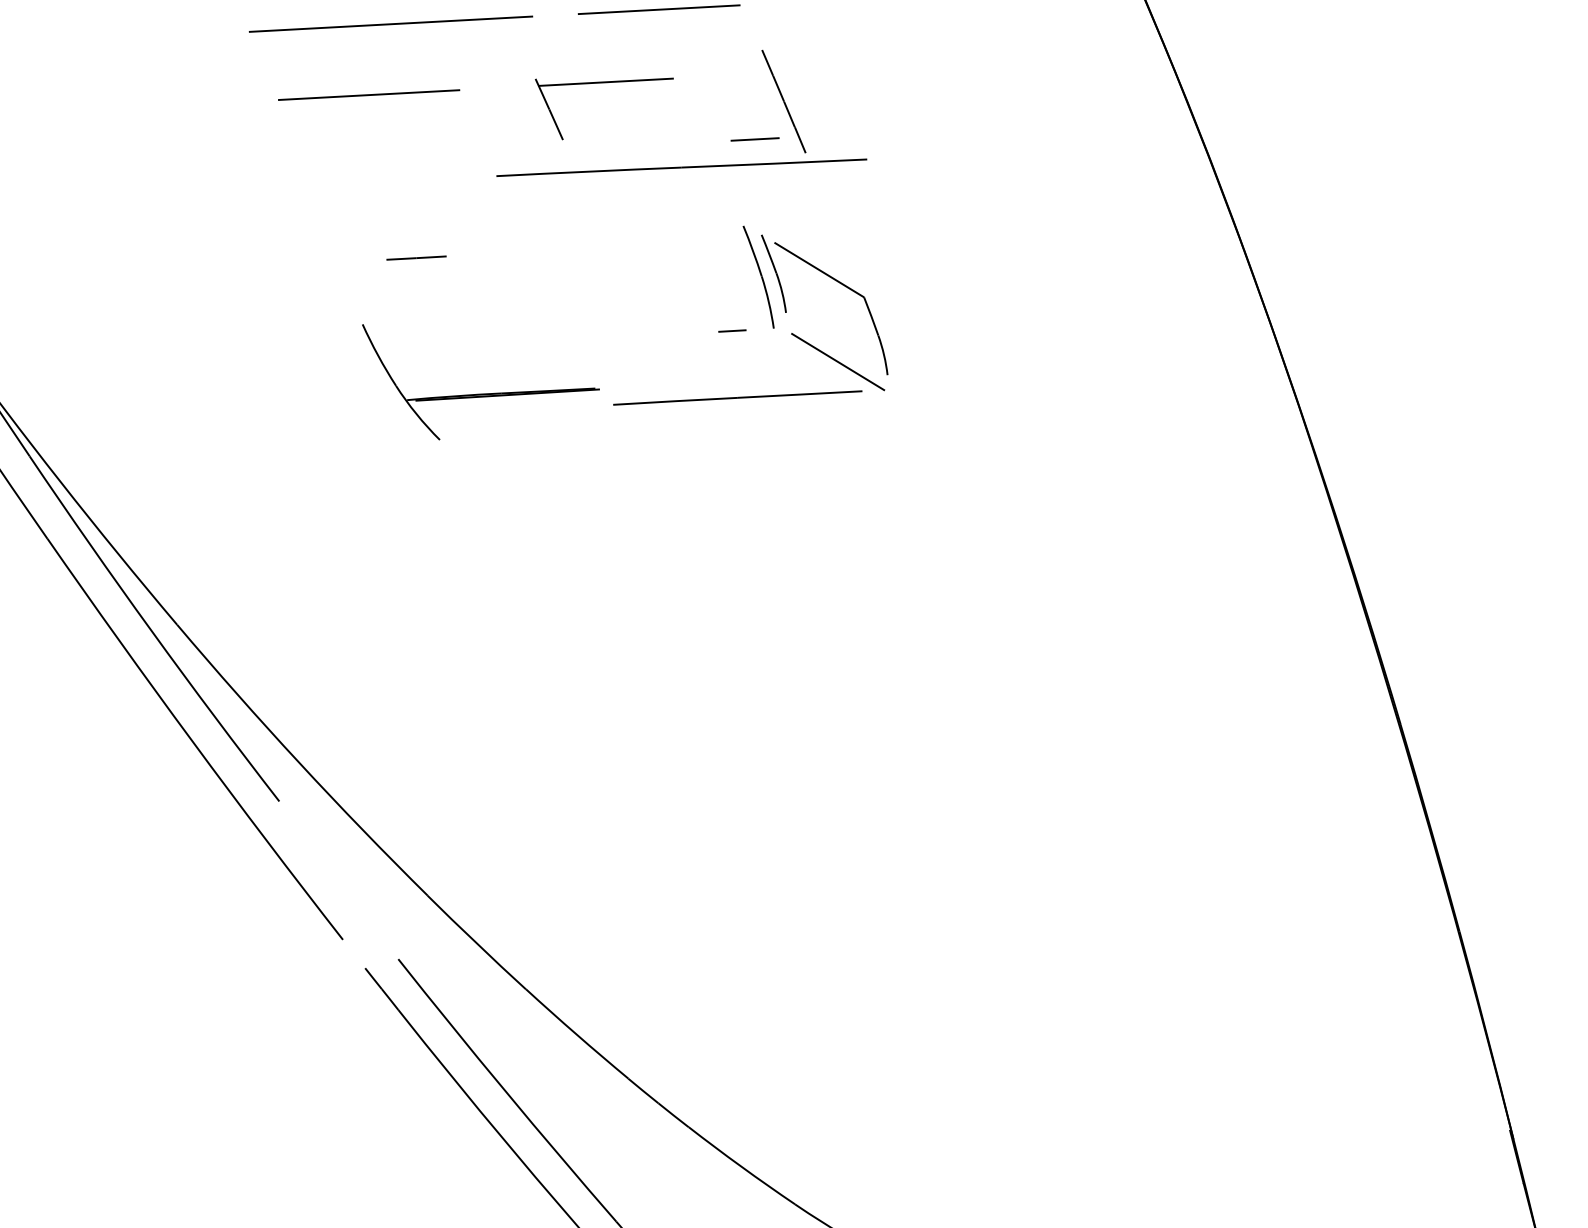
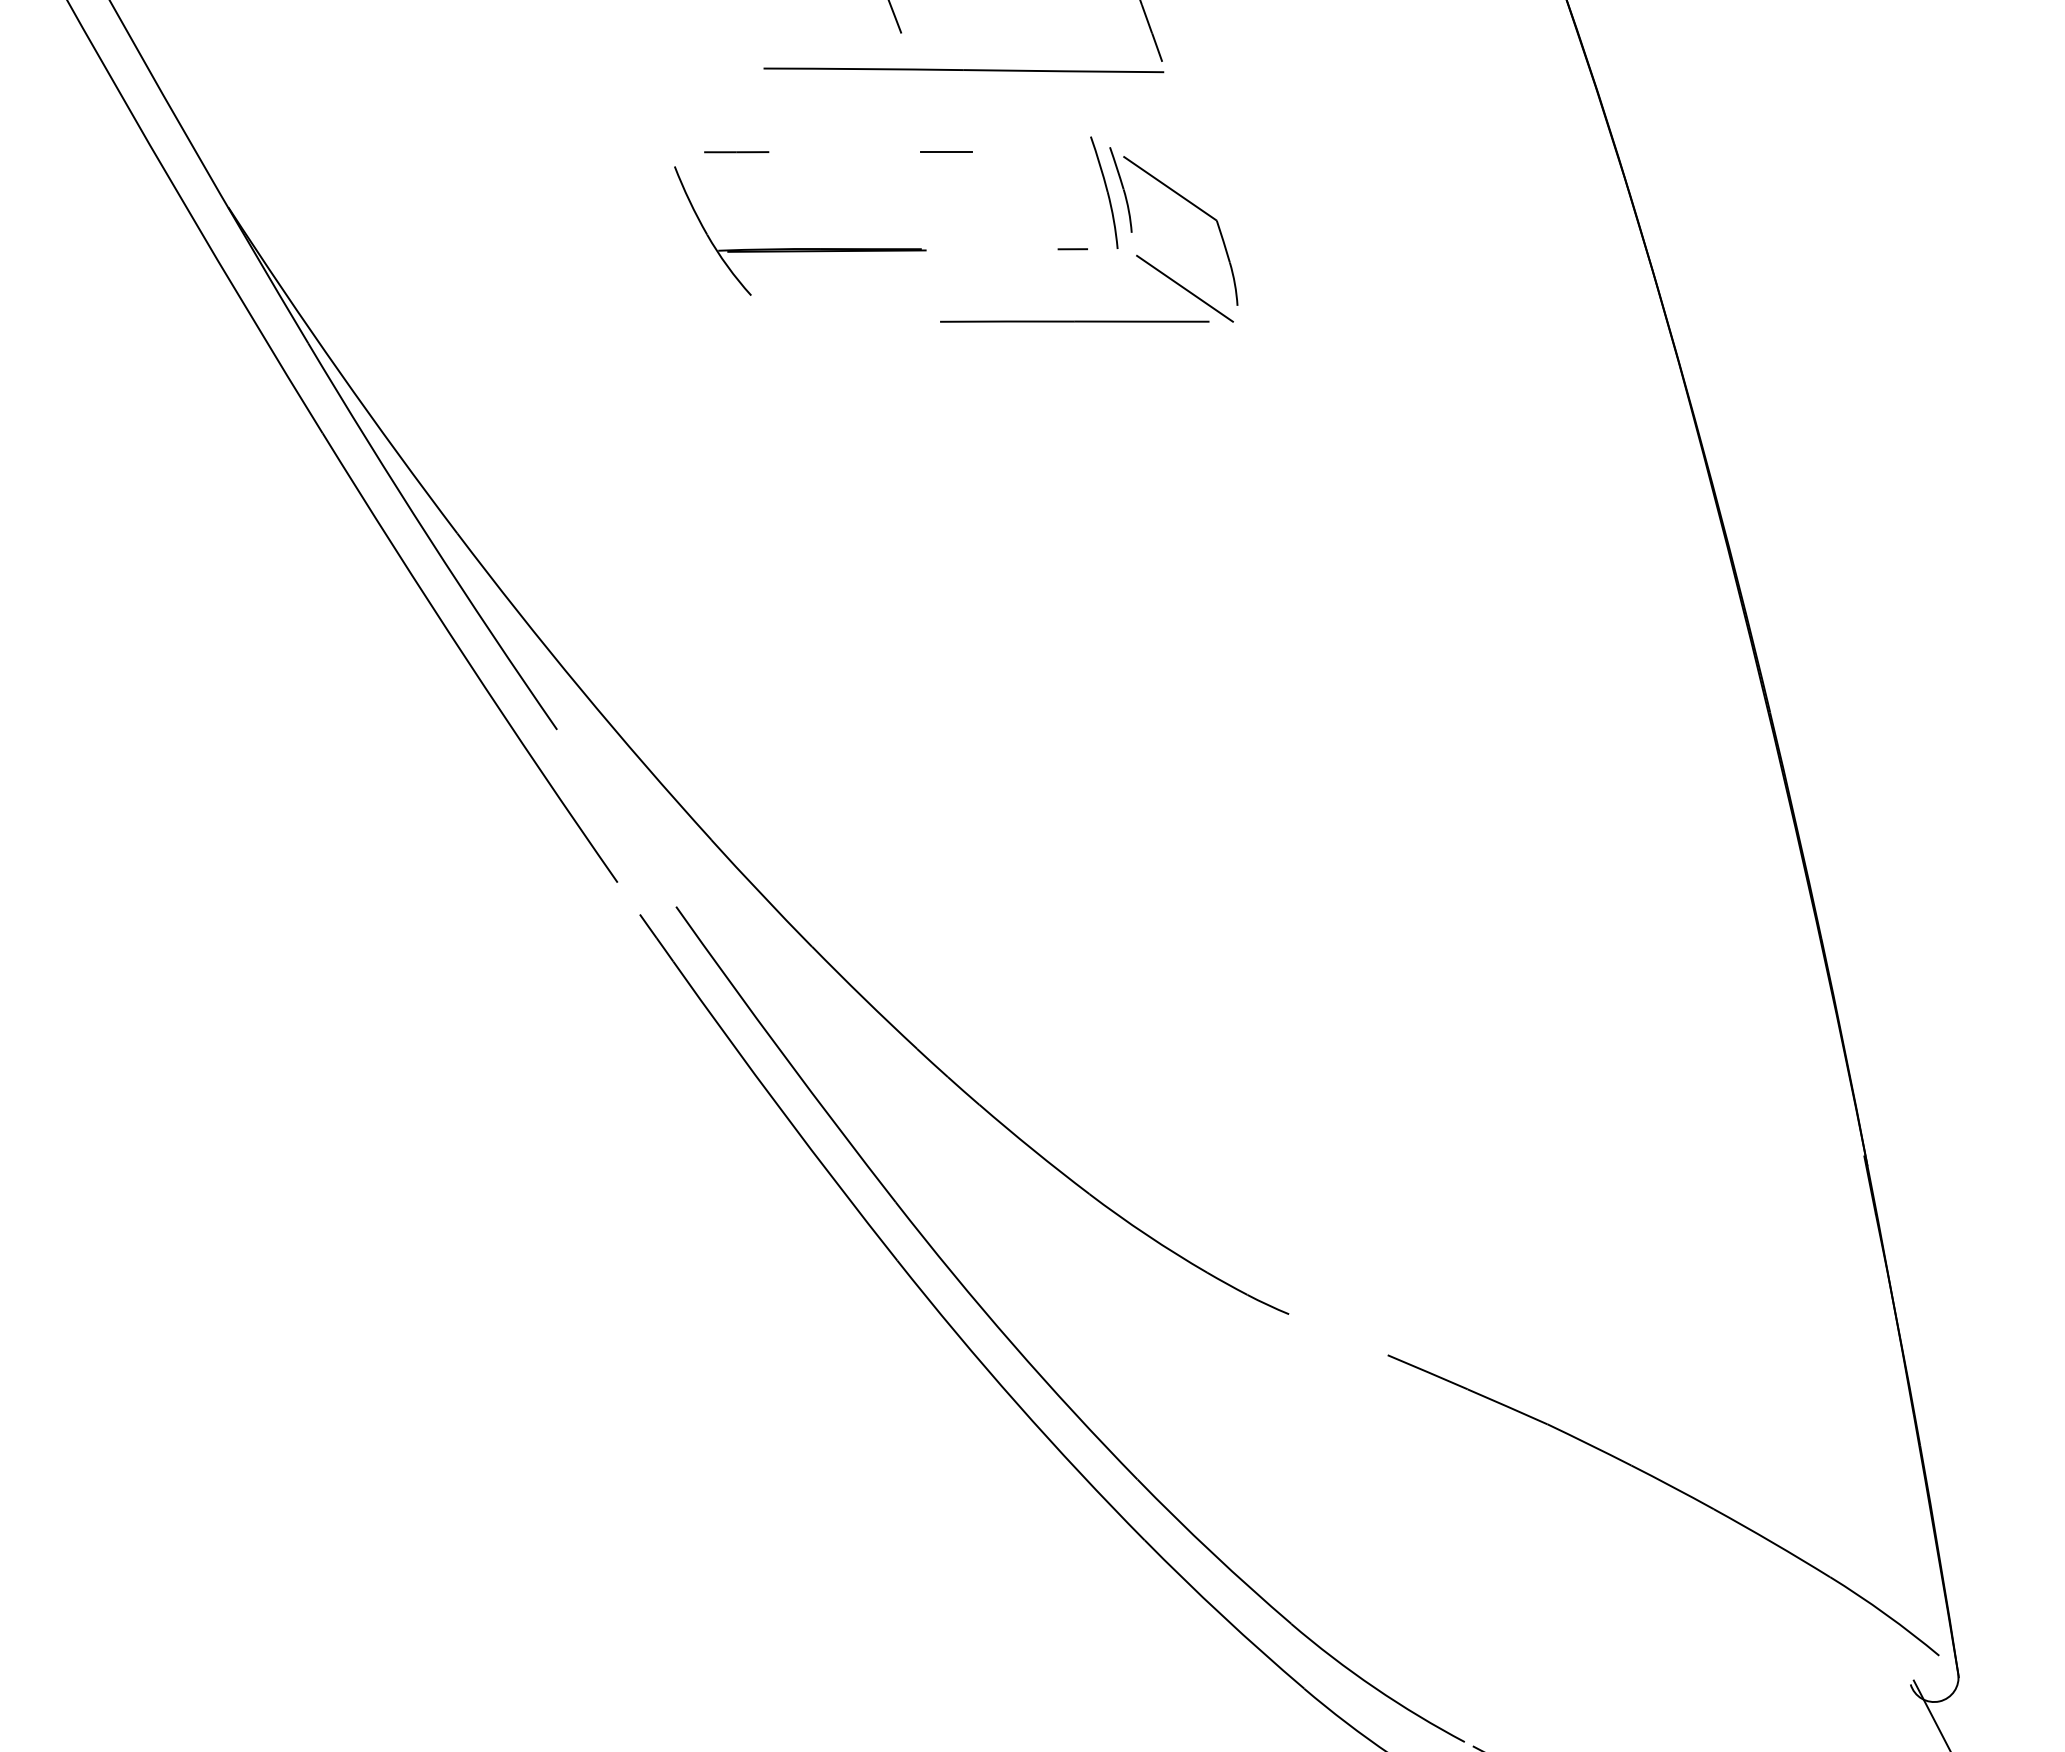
line: (755, 138) -> (946, 151), moved
line: (681, 167) -> (963, 70), moved
part: (483, 393) -> (800, 248), moved

